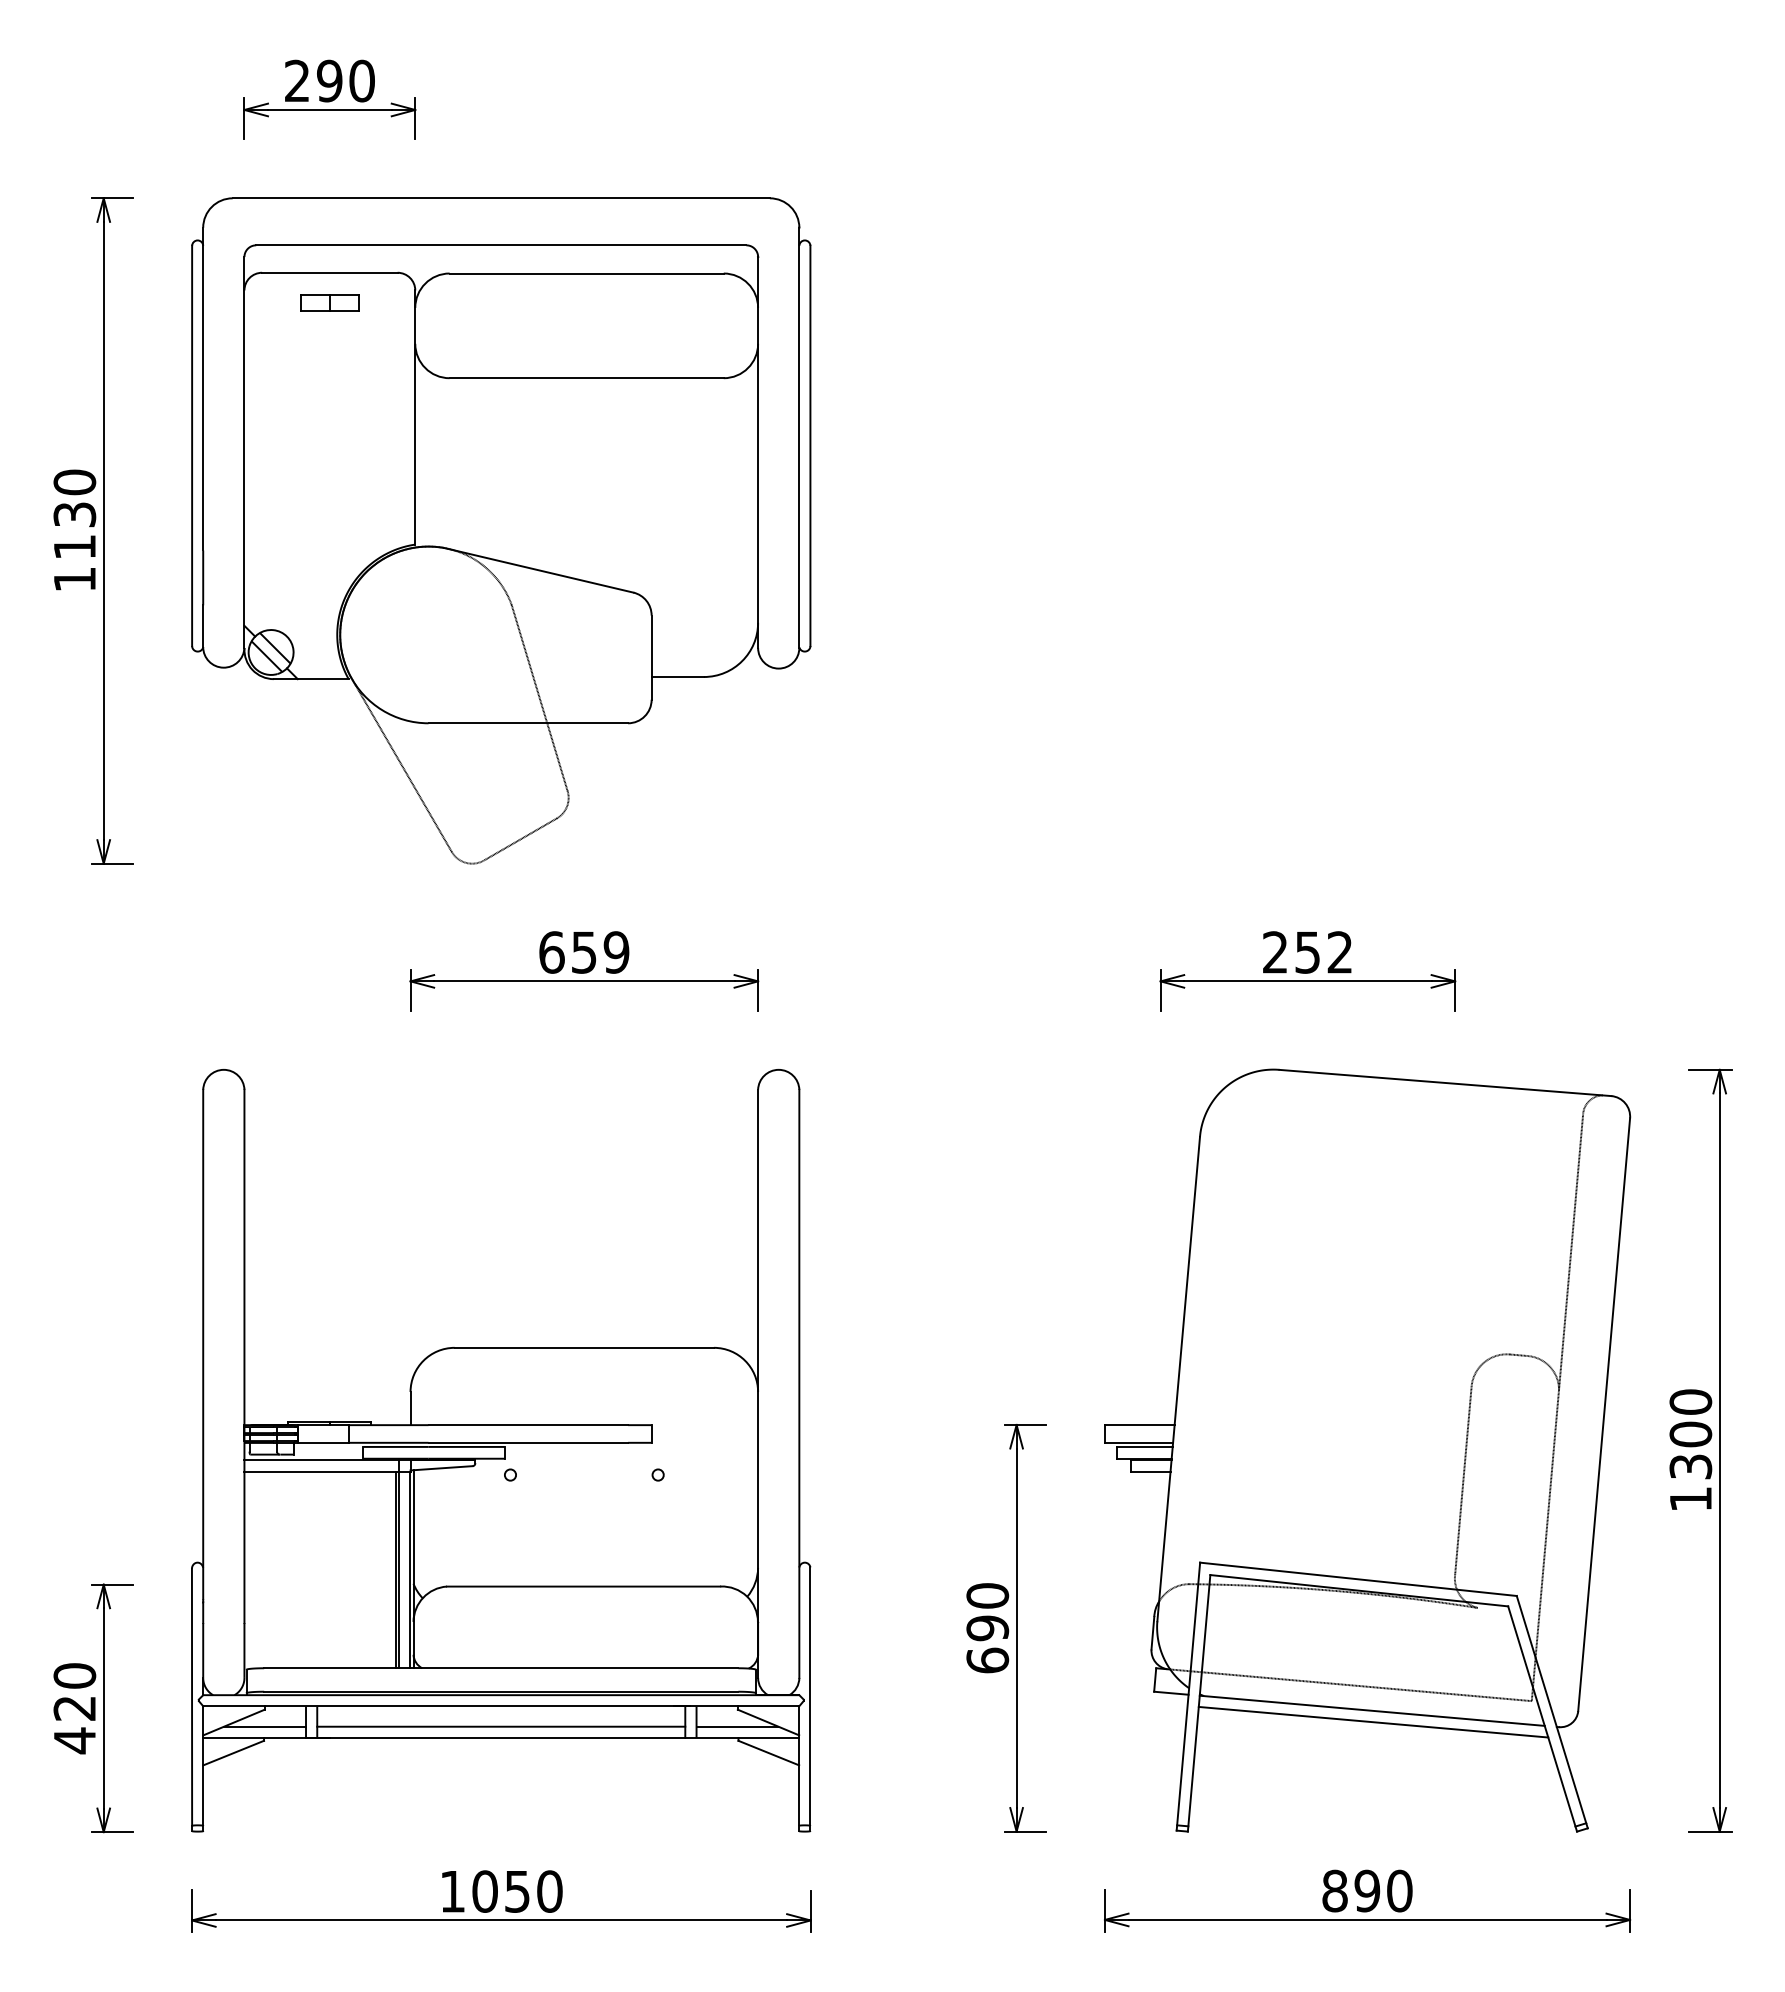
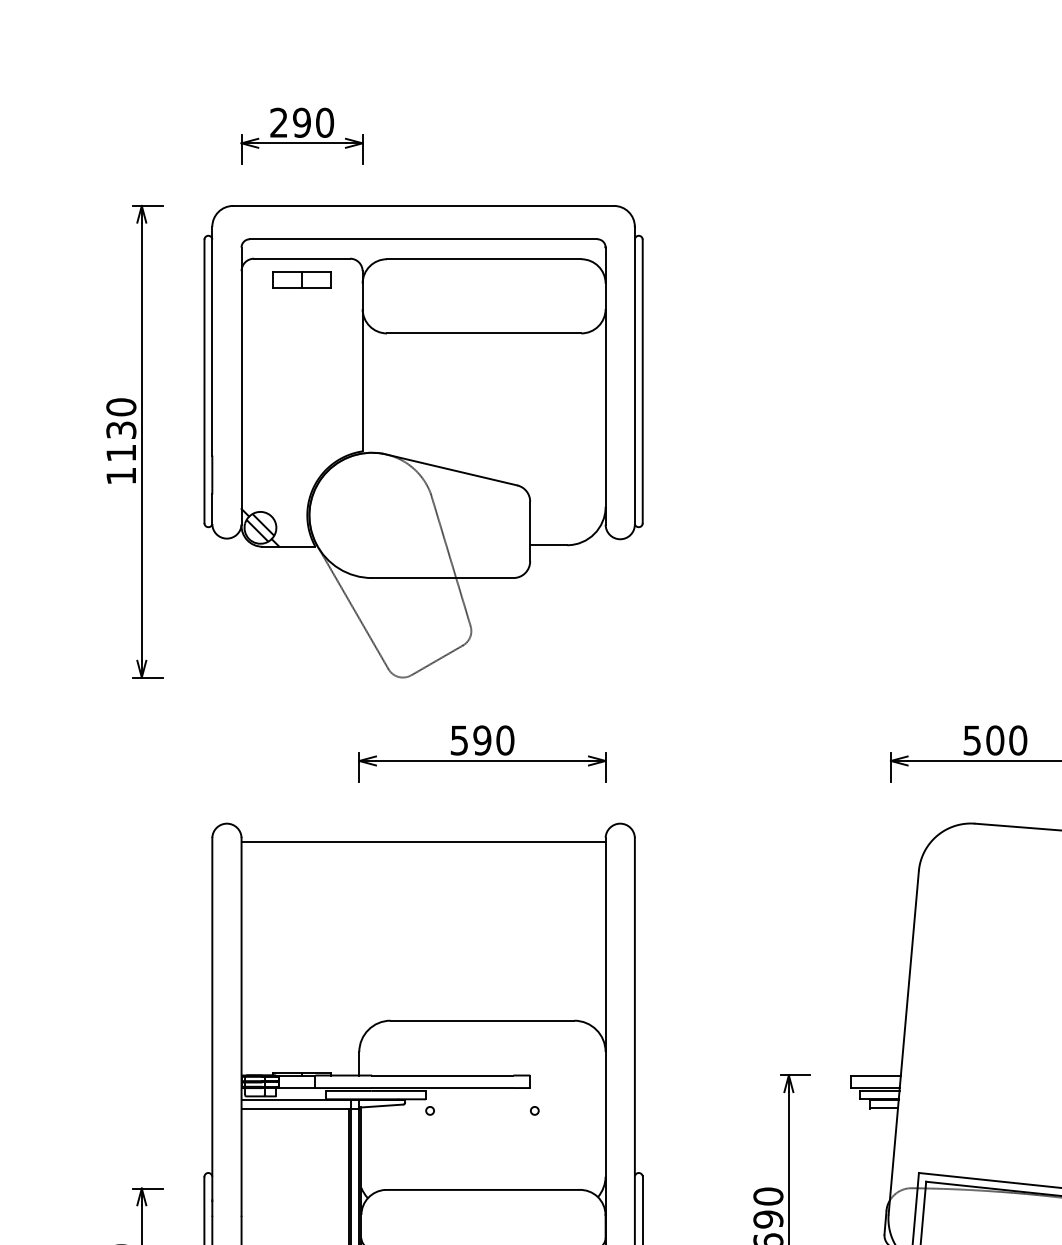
part: (329, 302) -> (301, 279), size x1.43
text: (584, 952) -> (482, 740), 659 -> 590
text: (1307, 952) -> (995, 740), 252 -> 500
line: (501, 1095) -> (423, 841), added

